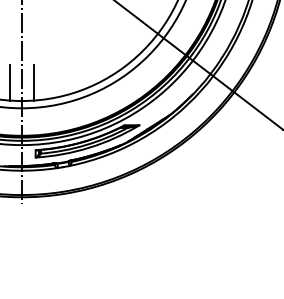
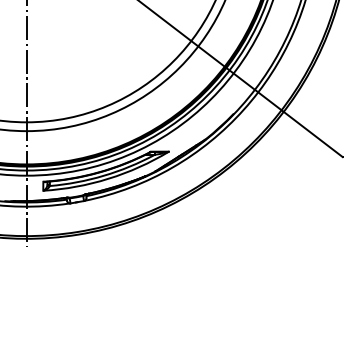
line: (9, 82) -> (11, 99), removed
line: (34, 82) -> (41, 99), removed

